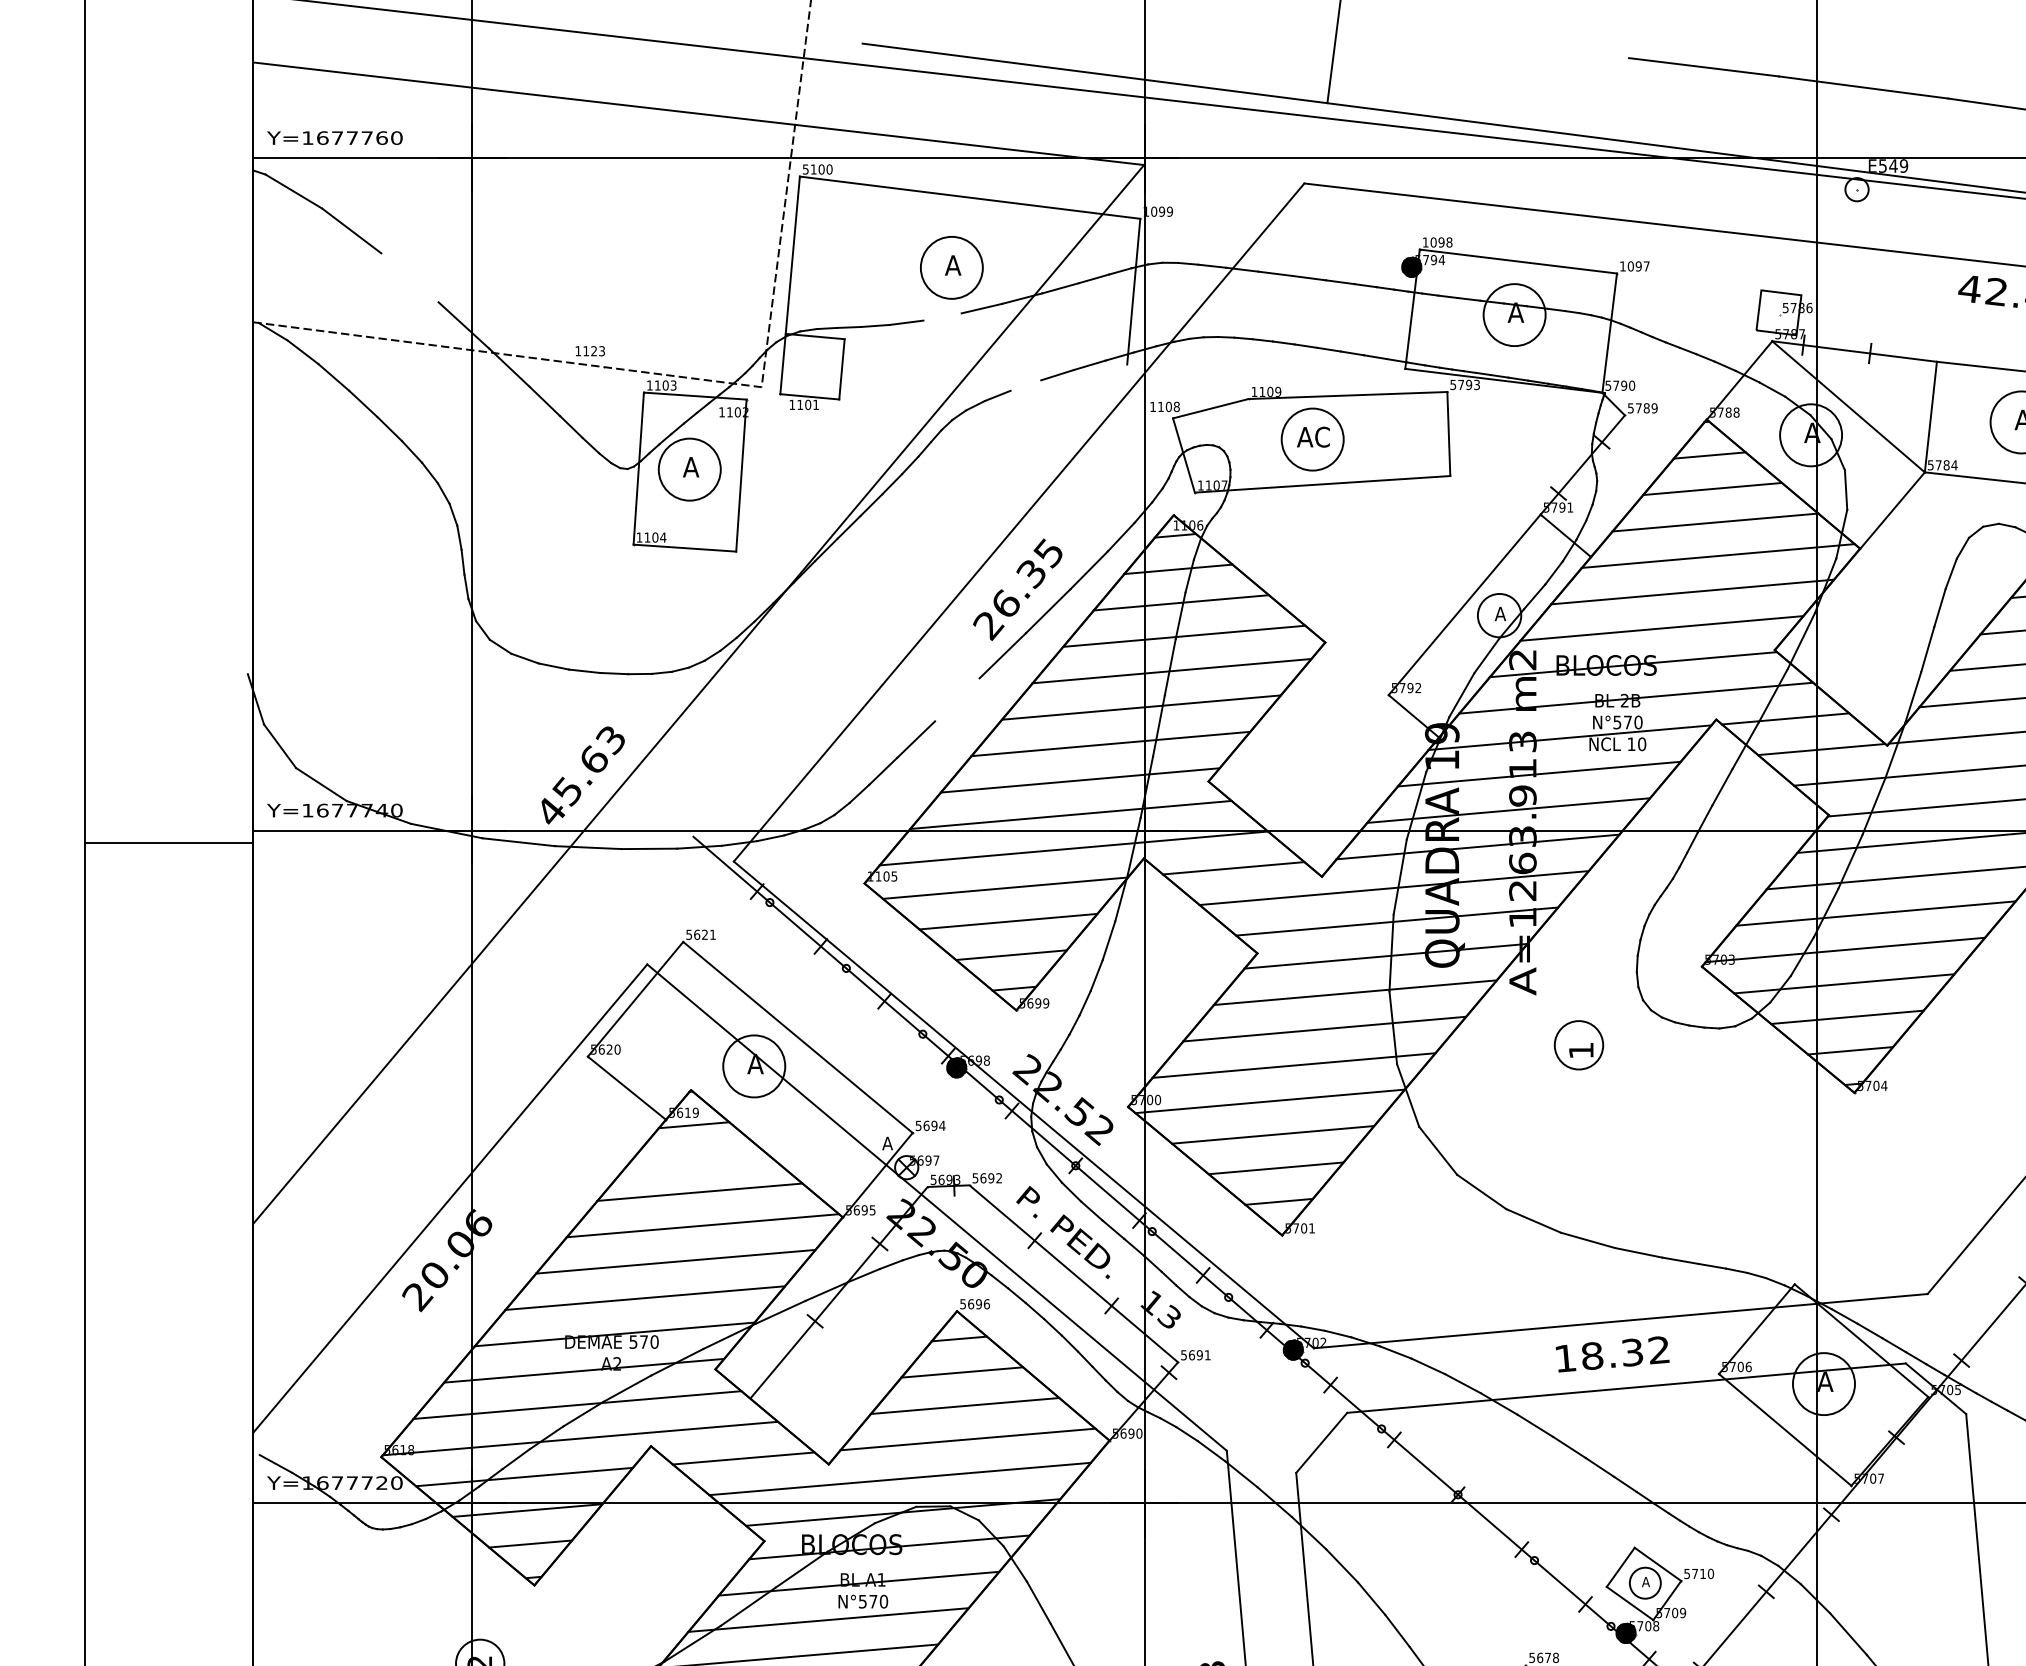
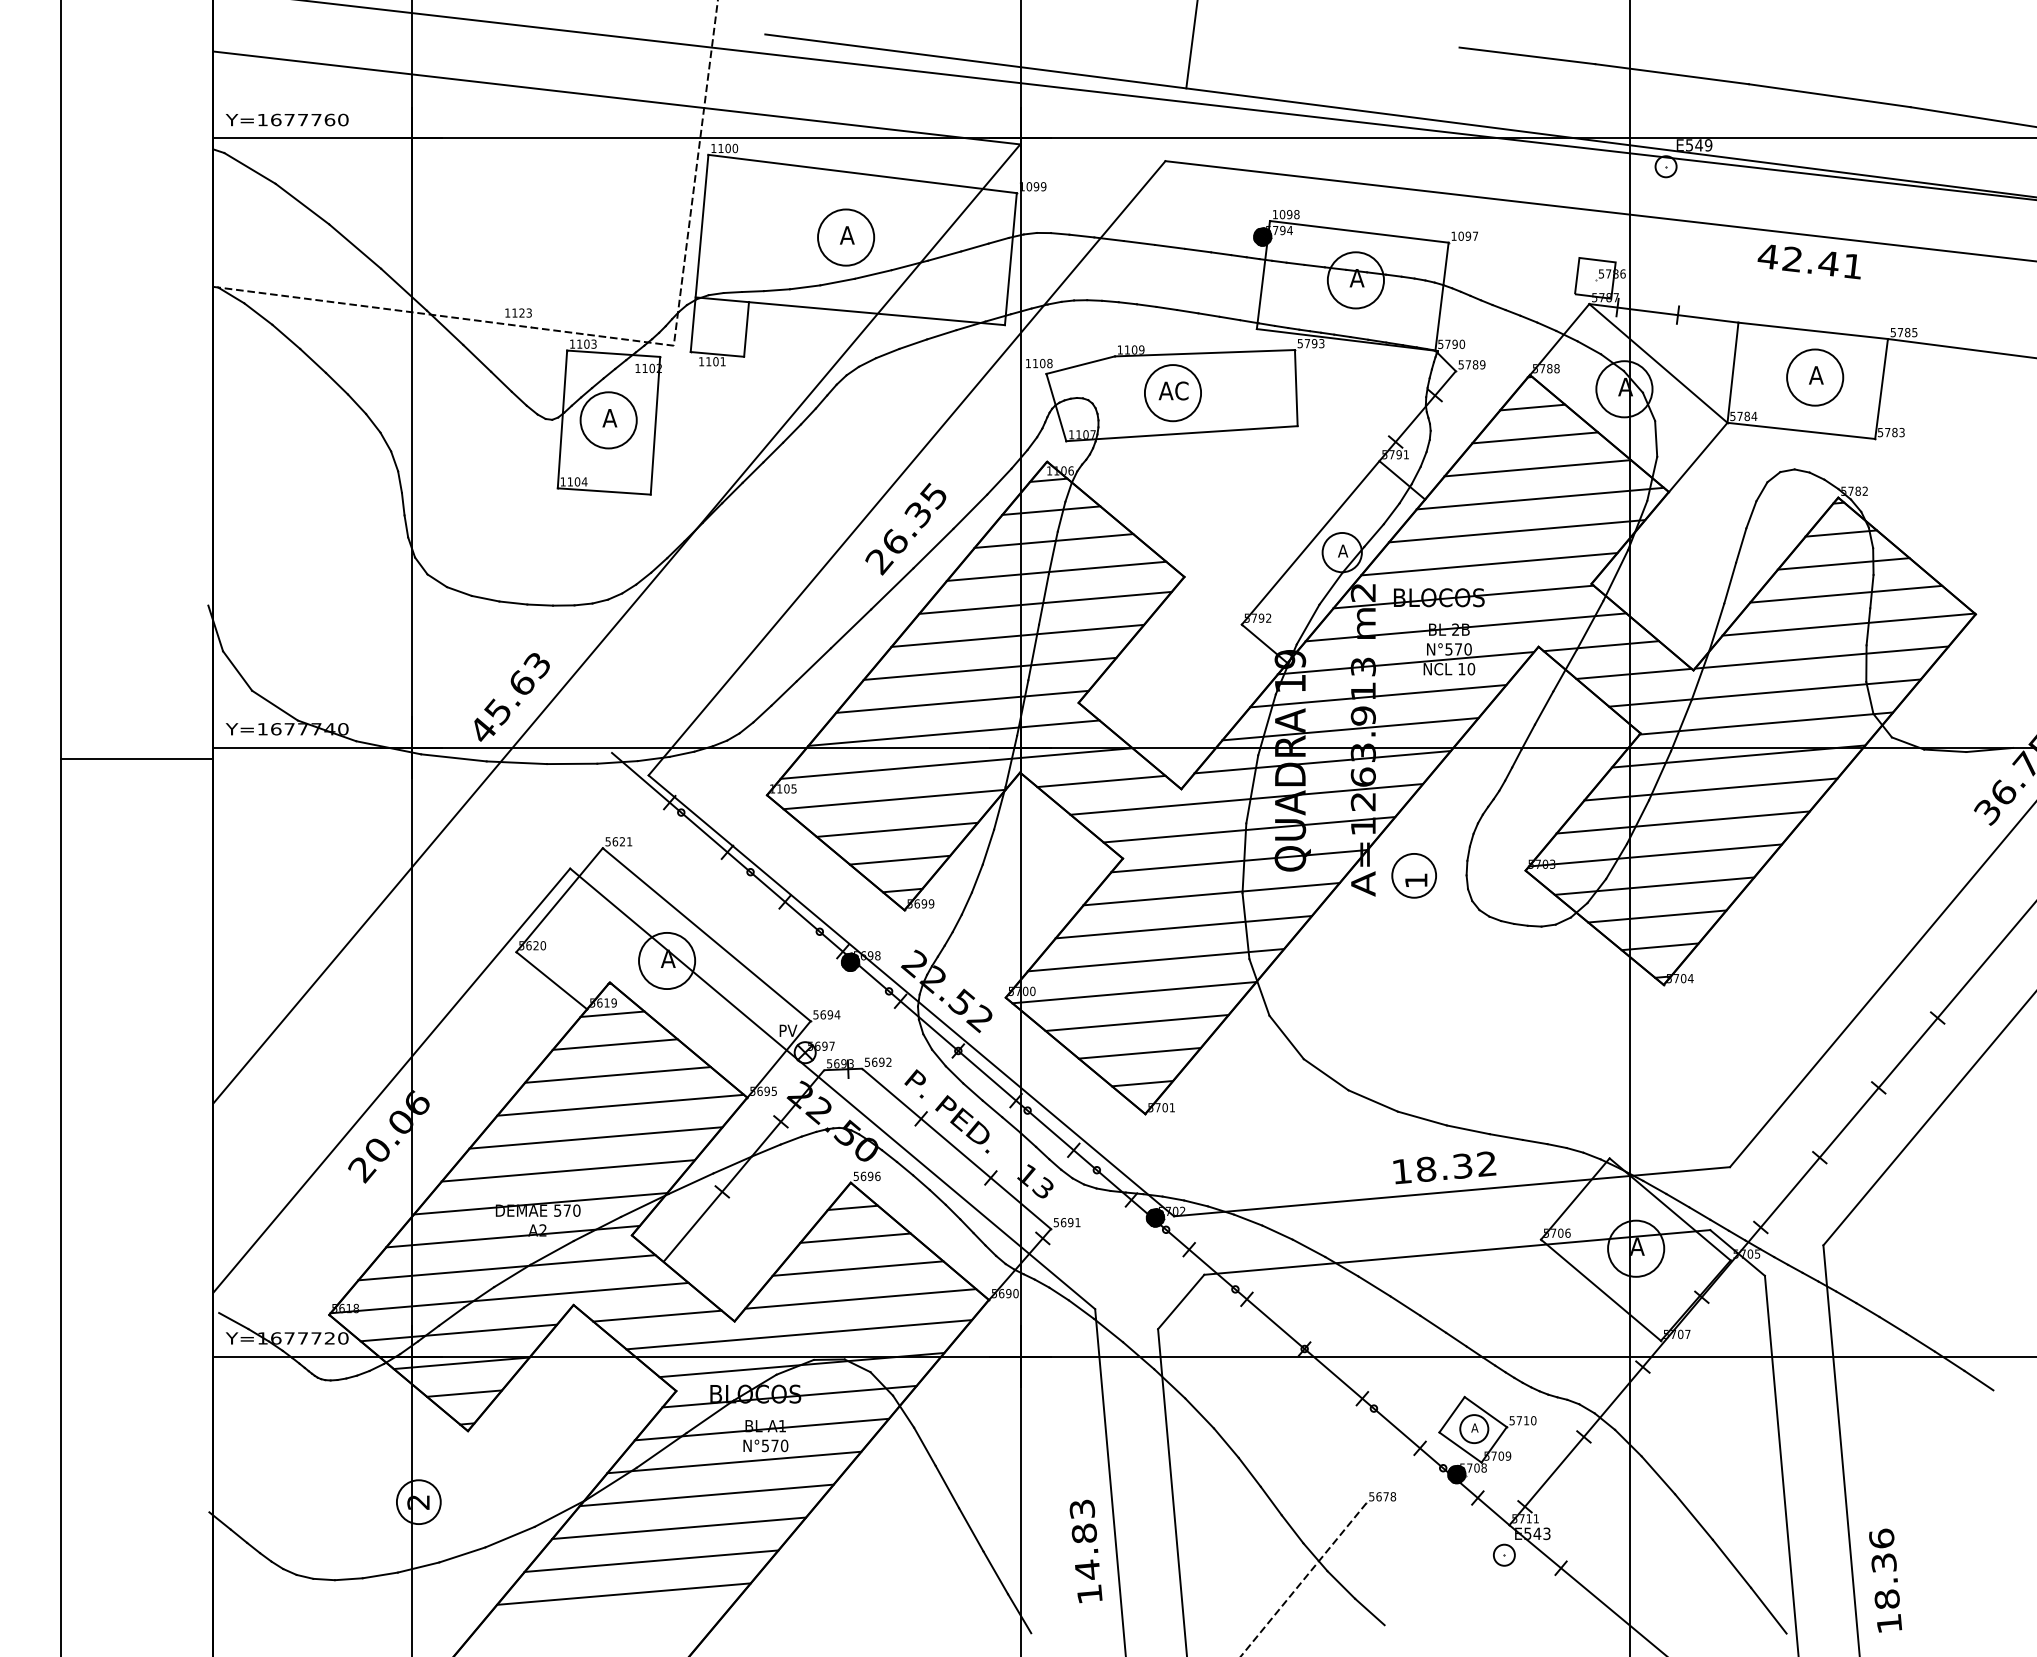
text: (805, 169) -> (713, 148), 5100 -> 1100
line: (410, 277) -> (355, 246), added
line: (942, 316) -> (837, 281), added
line: (985, 351) -> (876, 313), added
line: (1026, 384) -> (913, 343), added
line: (956, 699) -> (850, 628), added
part: (1578, 1044) -> (1413, 875), moved
text: (888, 1143) -> (788, 1030), A -> PV
line: (696, 1158) -> (614, 1044), added
text: (1612, 1354) -> (1444, 1167), moved

